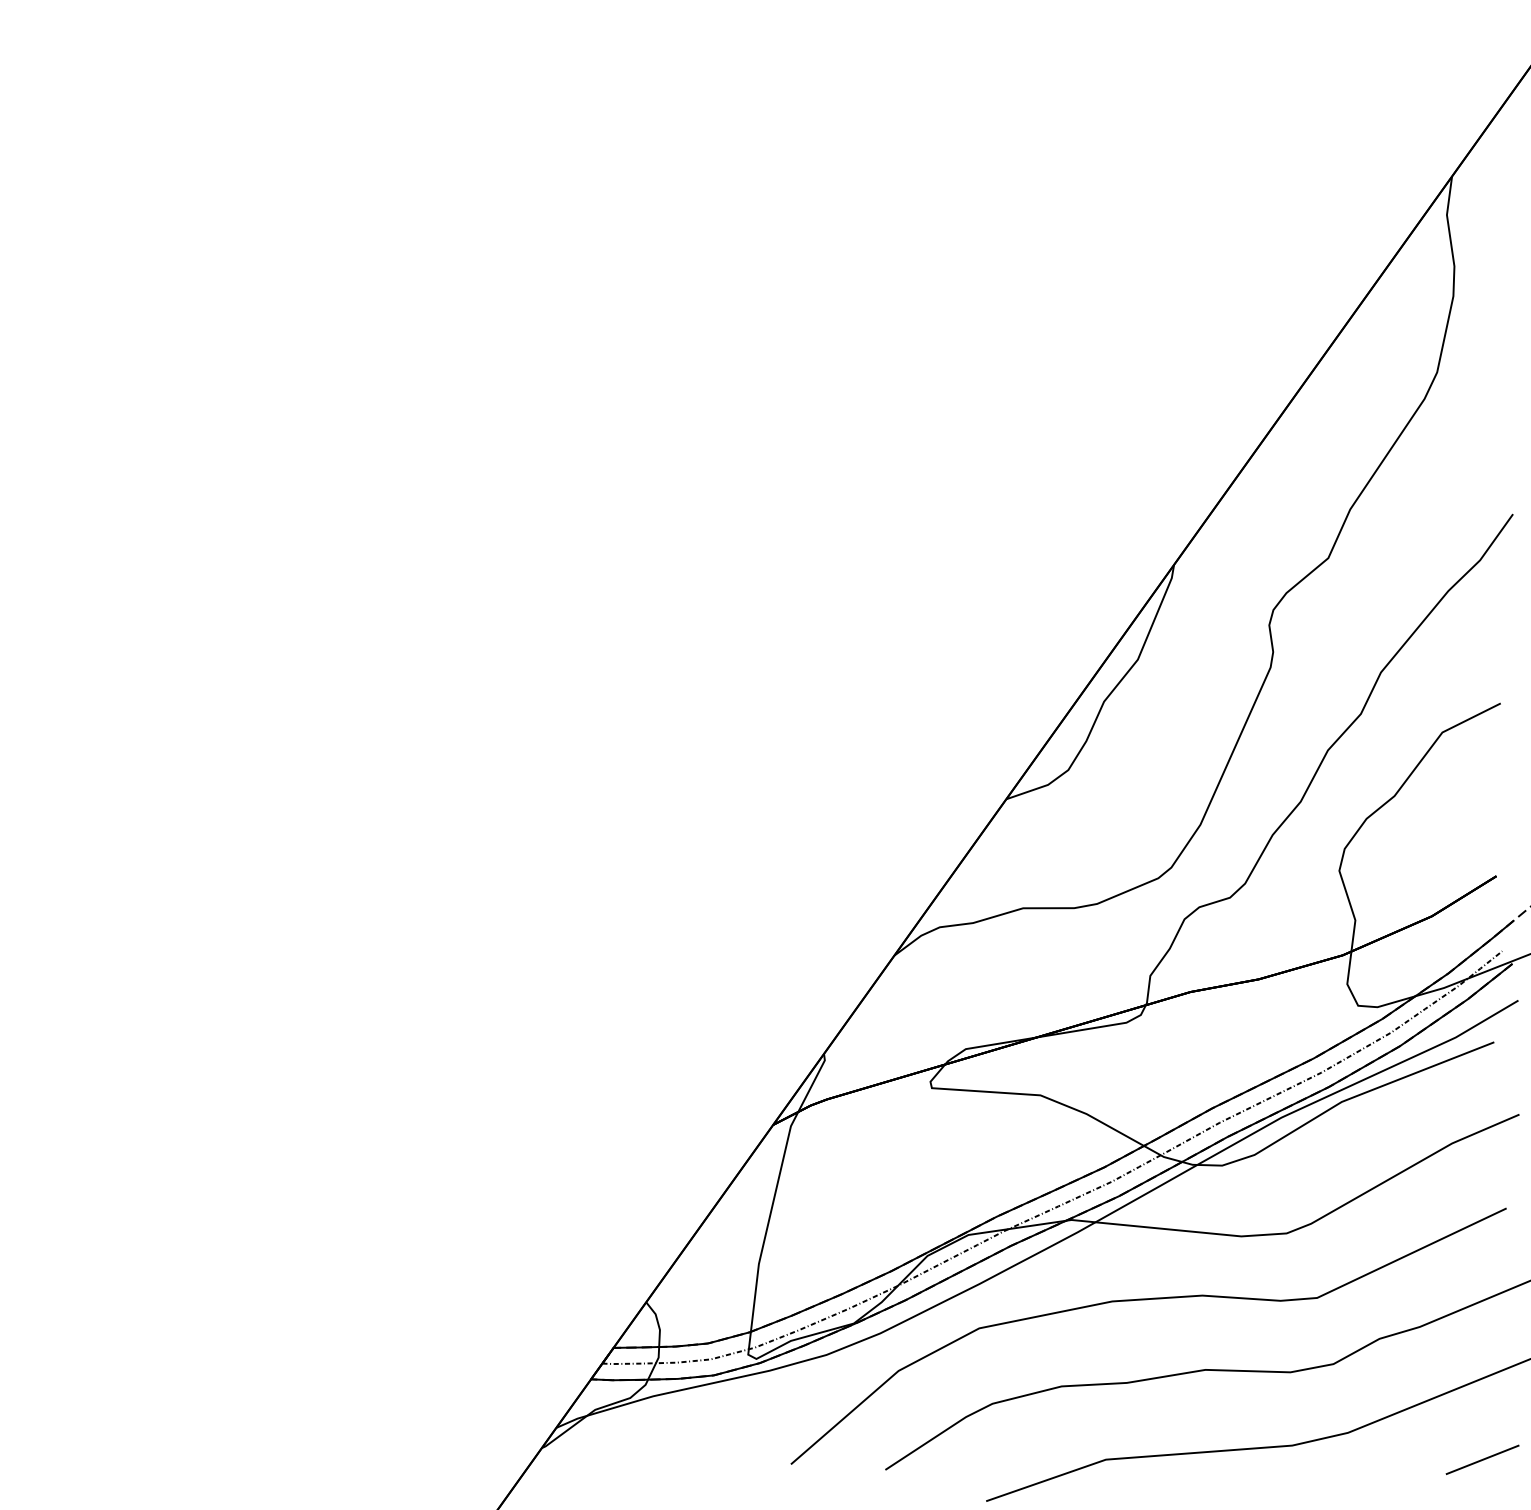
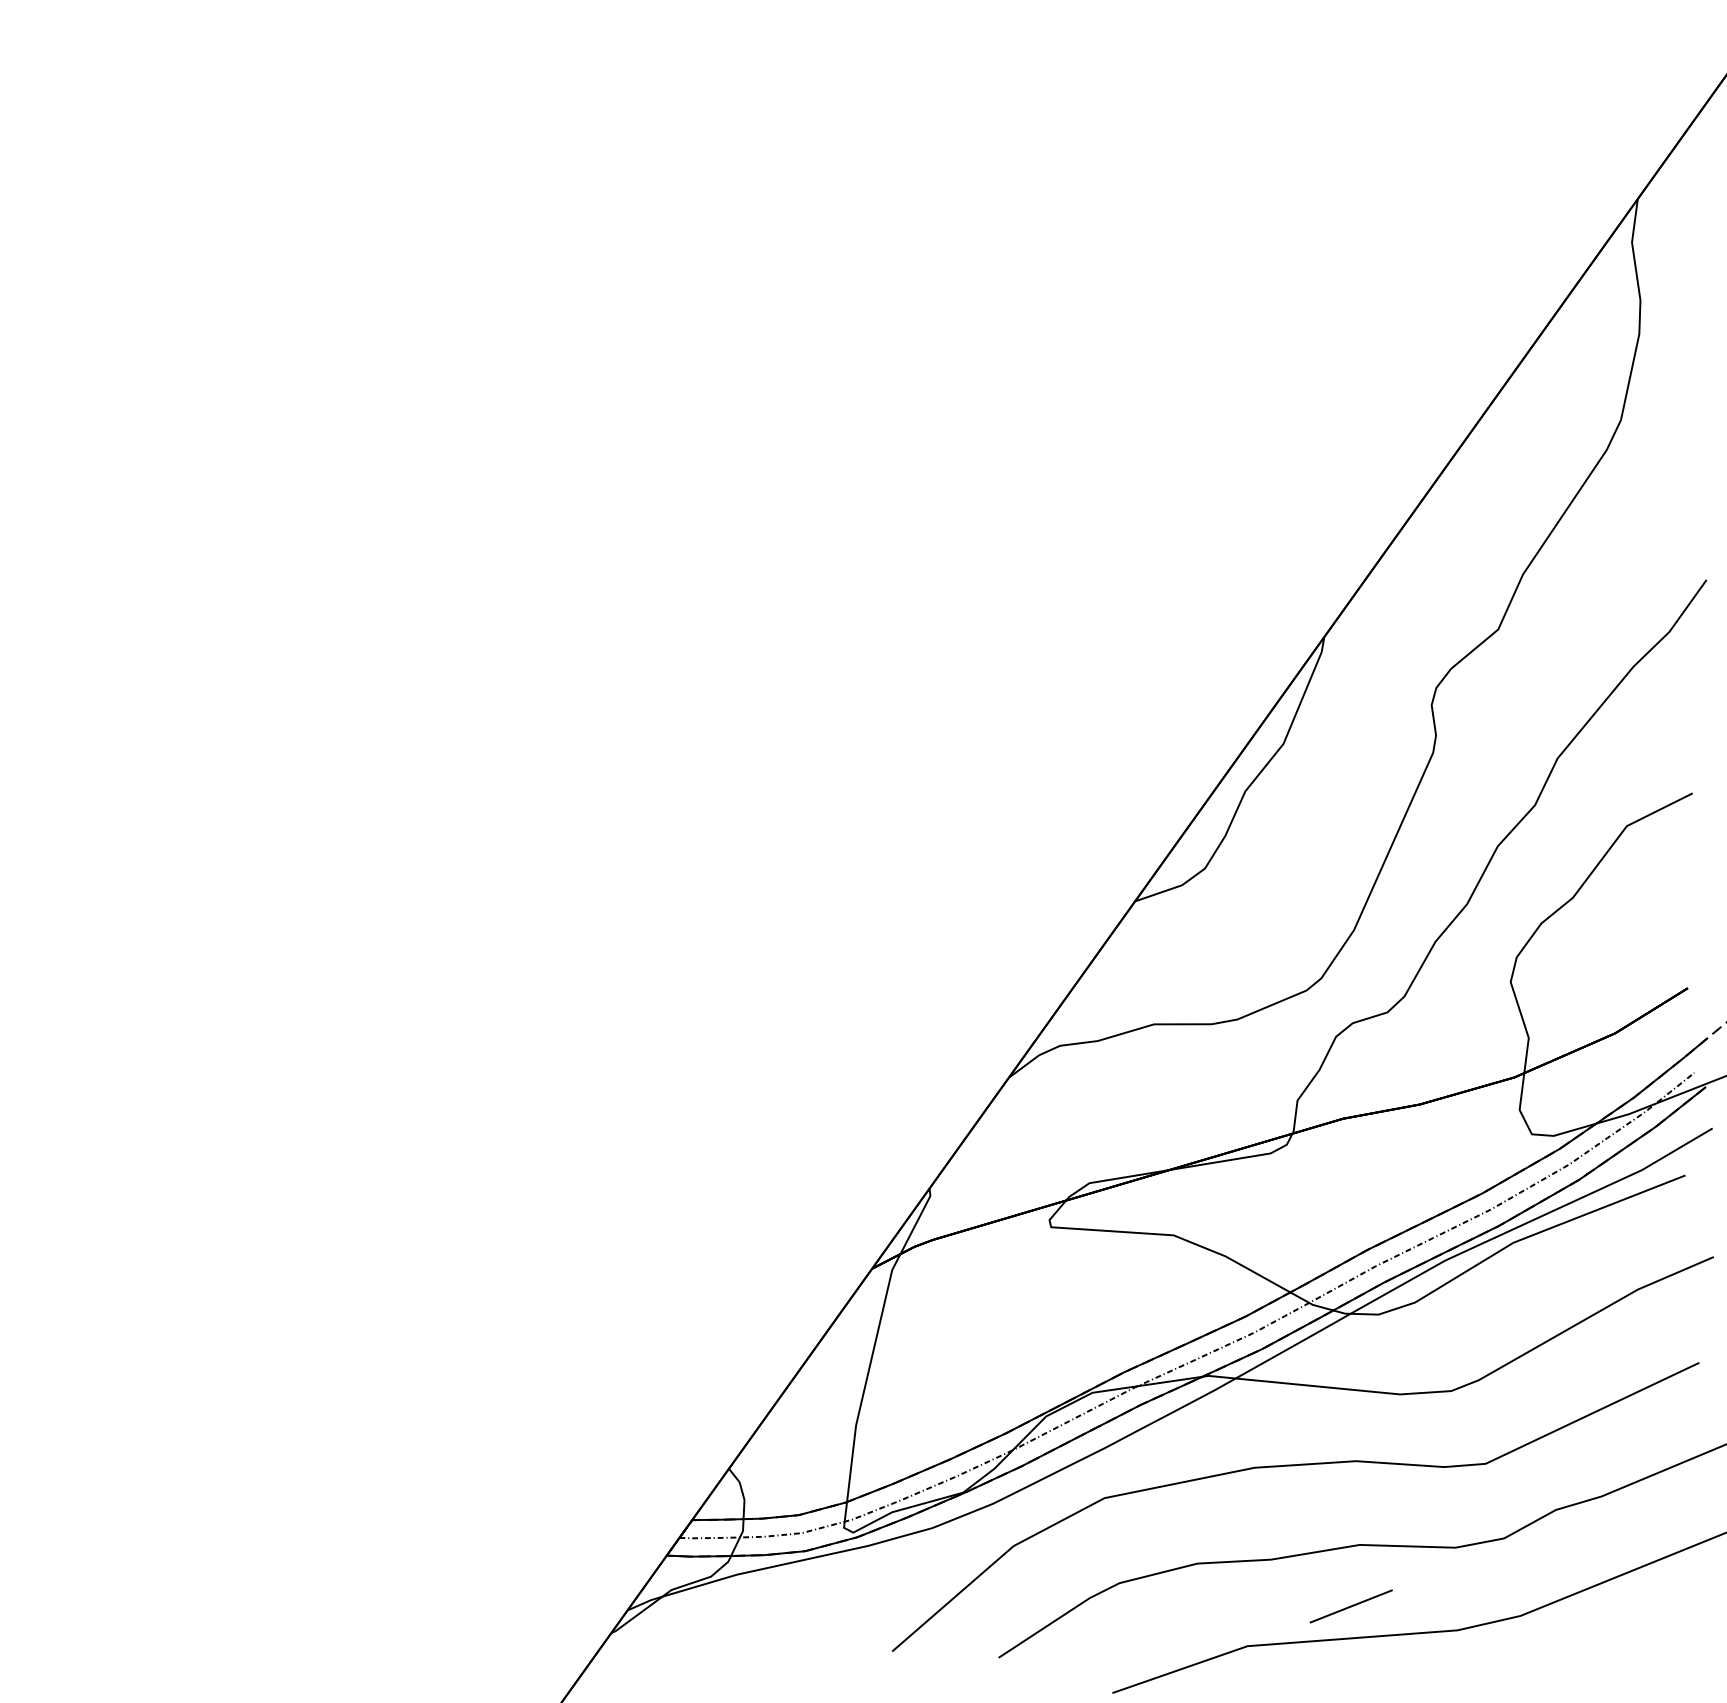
line: (1481, 1459) -> (1350, 1606), moved

